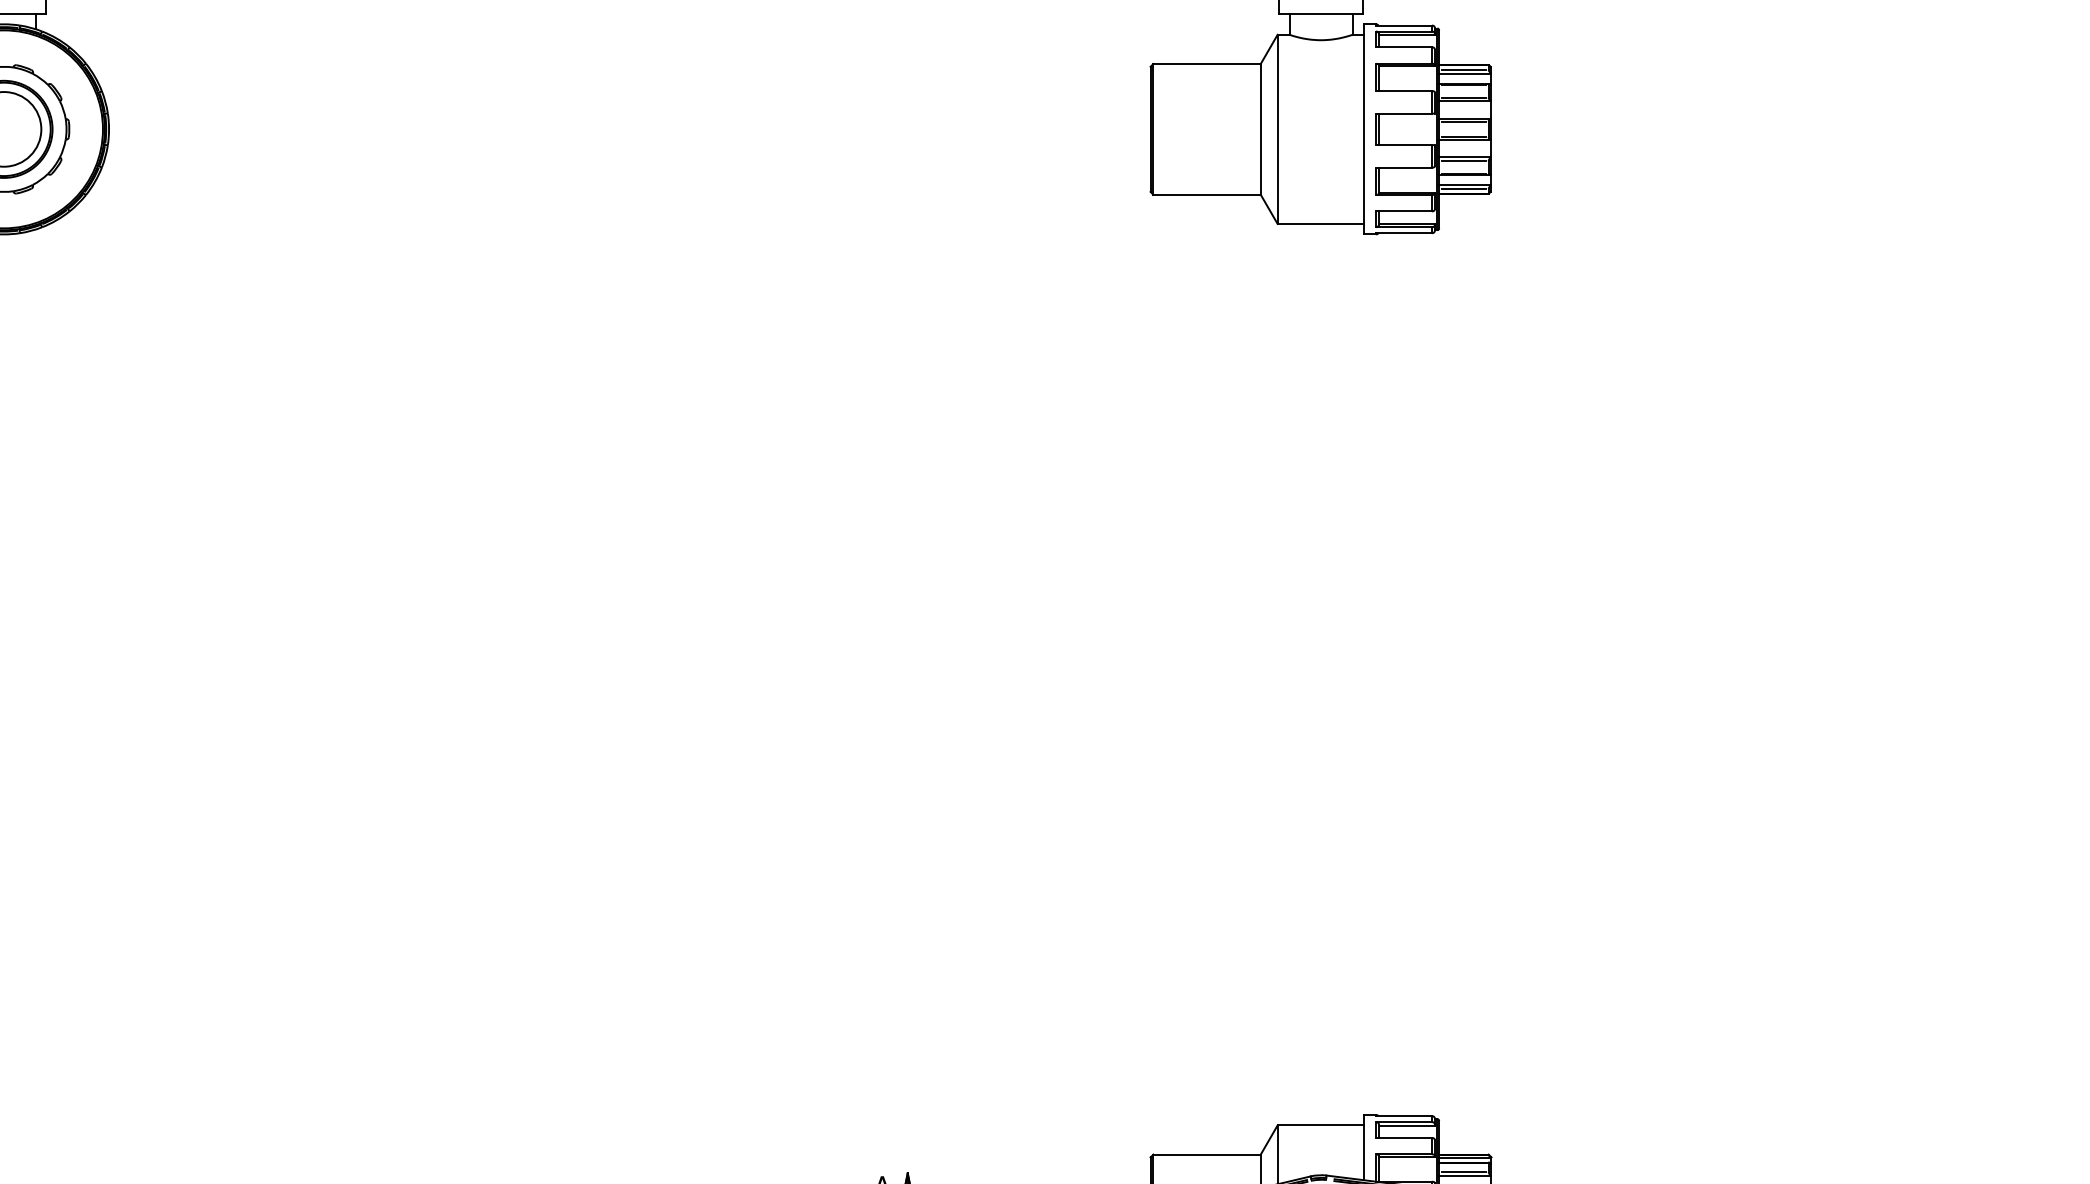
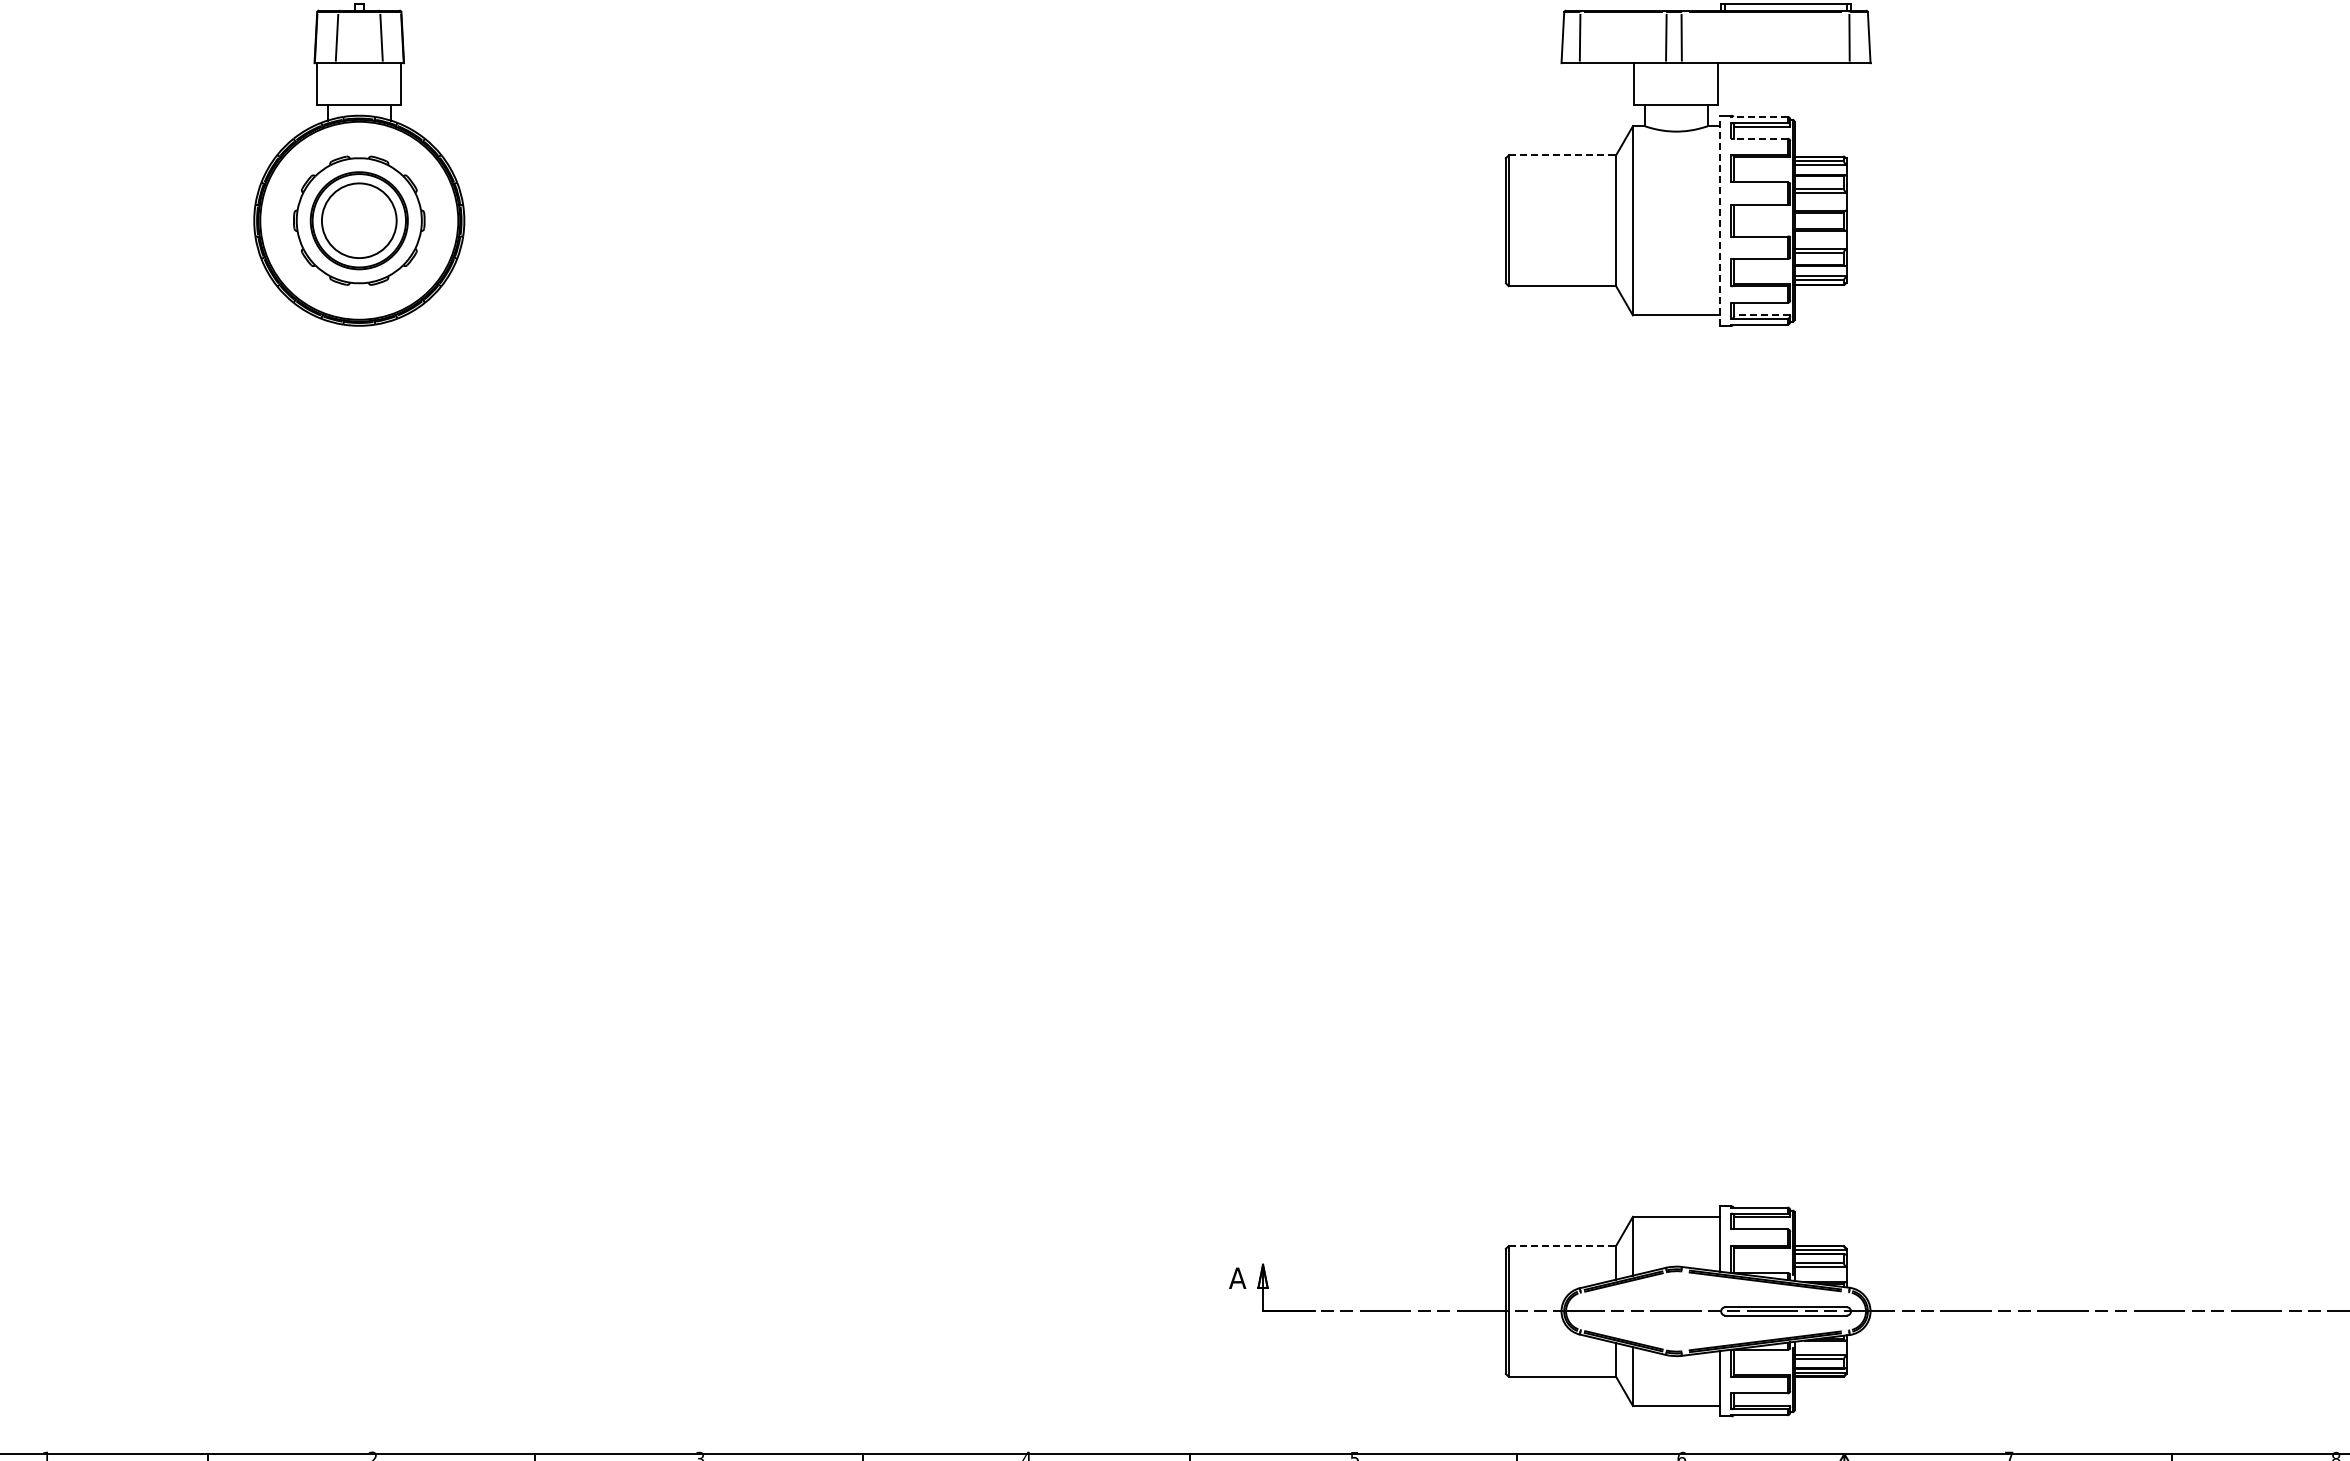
line: (1403, 25) -> (1758, 116), solid -> dashed
line: (1403, 47) -> (1758, 138), solid -> dashed
line: (1207, 64) -> (1562, 155), solid -> dashed
line: (1364, 129) -> (1719, 220), solid -> dashed
line: (1406, 223) -> (1761, 314), solid -> dashed
line: (1207, 1155) -> (1562, 1246), solid -> dashed

